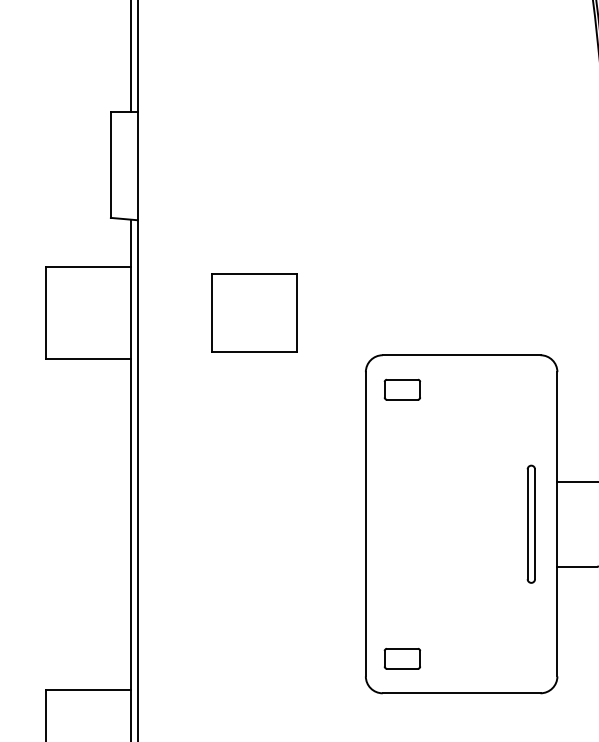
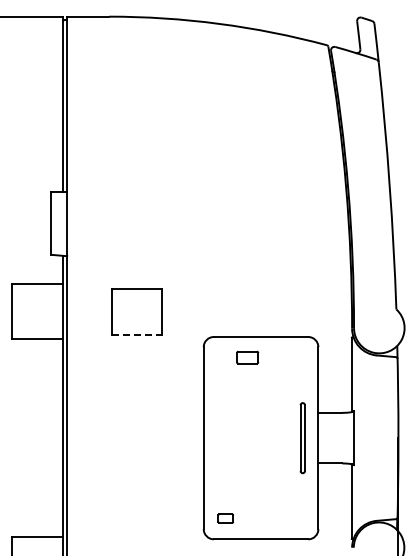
line: (255, 351) -> (137, 334), solid -> dashed
part: (402, 389) -> (247, 357), moved
part: (402, 658) -> (225, 518), size x0.7

